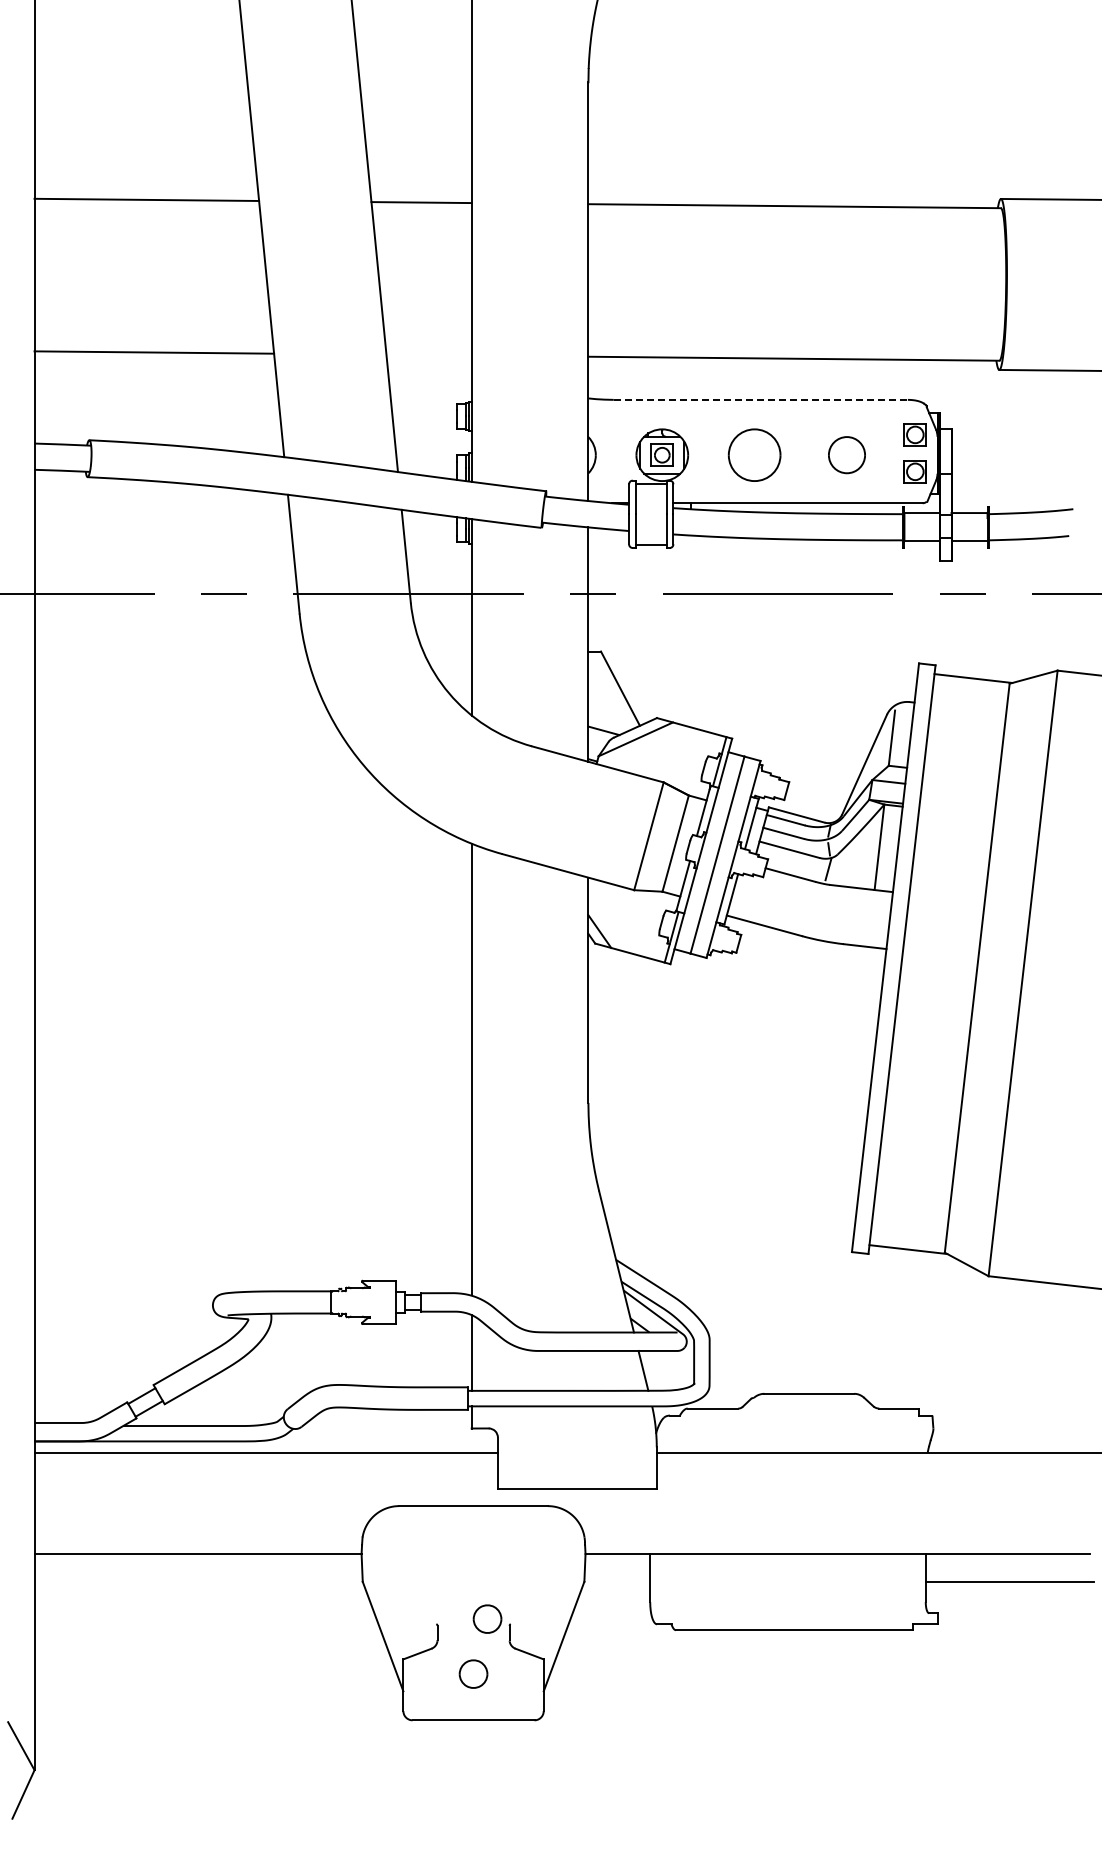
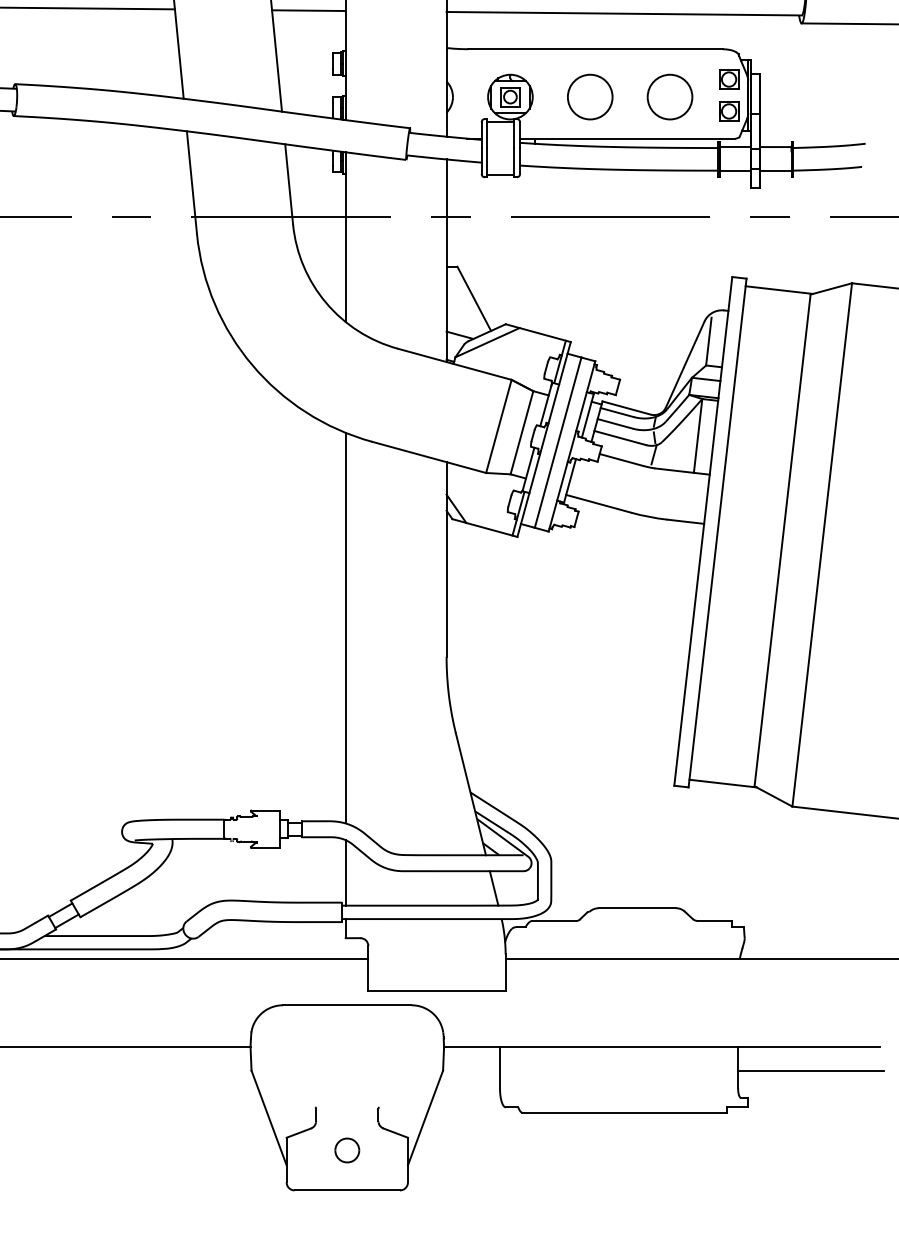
line: (428, 354) -> (308, 10), added
line: (761, 399) -> (596, 48), dashed -> solid
part: (846, 454) -> (669, 96), size x1.43
part: (487, 1618) -> (359, 1102), removed

